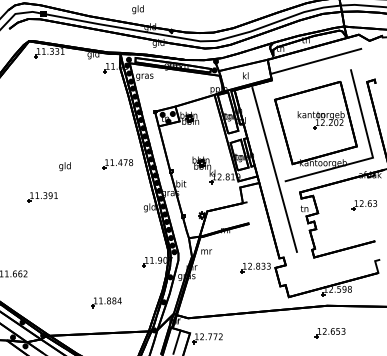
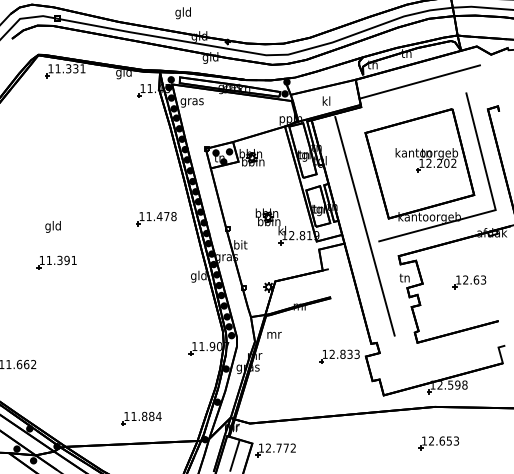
text: (64, 166) -> (52, 226), moved
part: (364, 205) -> (469, 282), moved
part: (106, 302) -> (141, 418), moved

